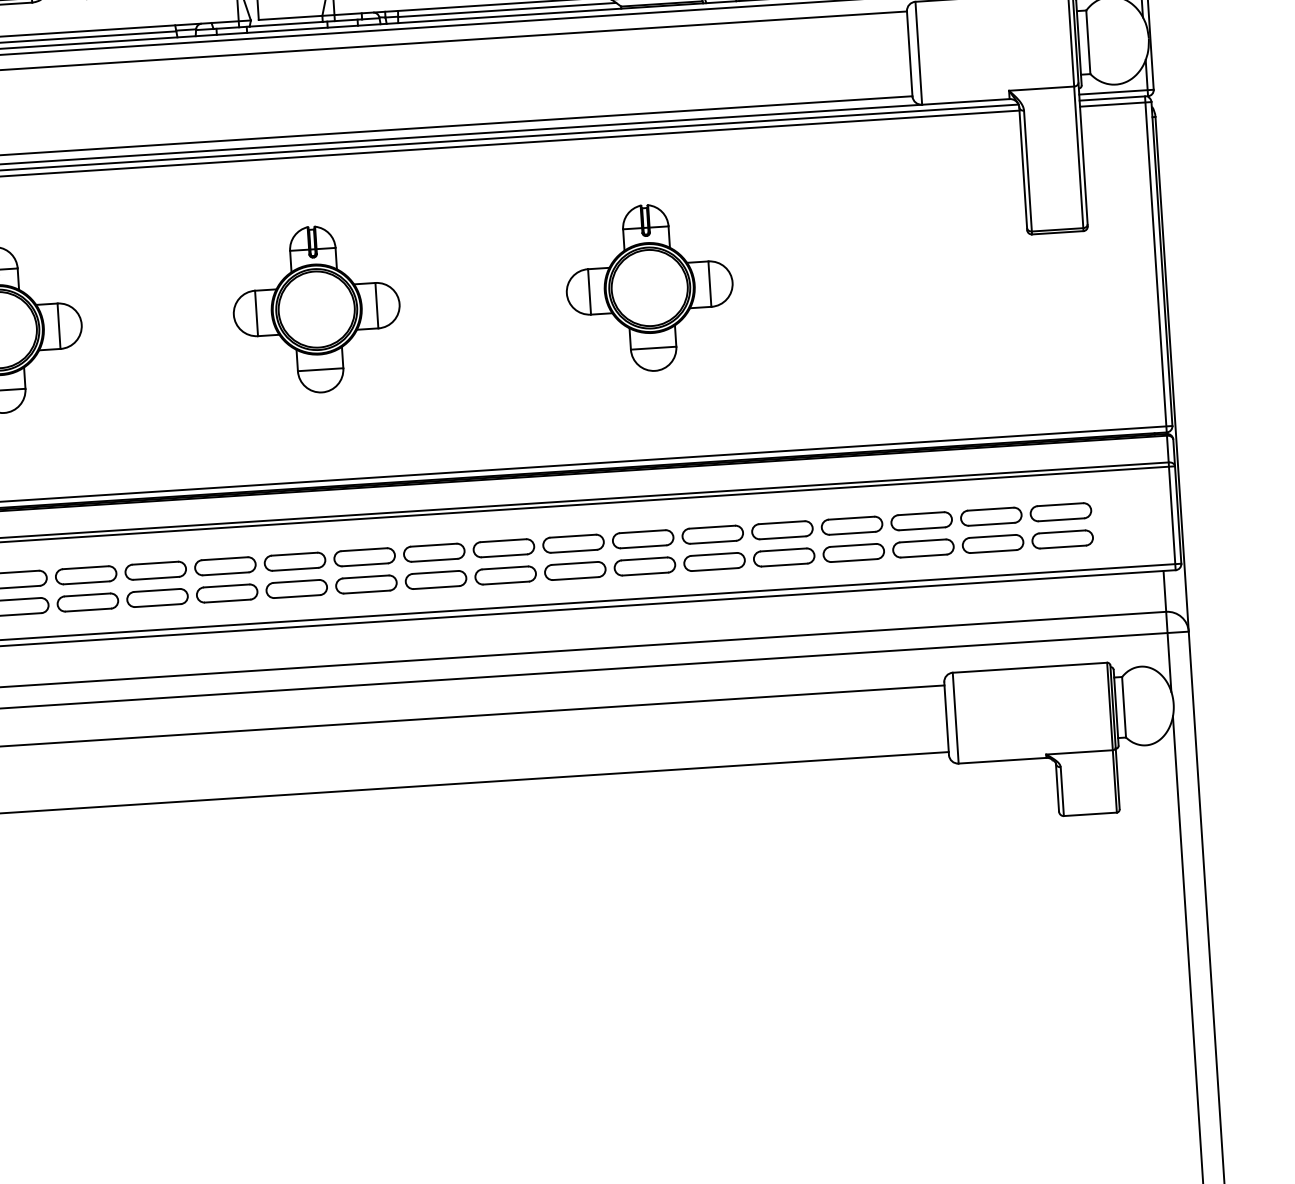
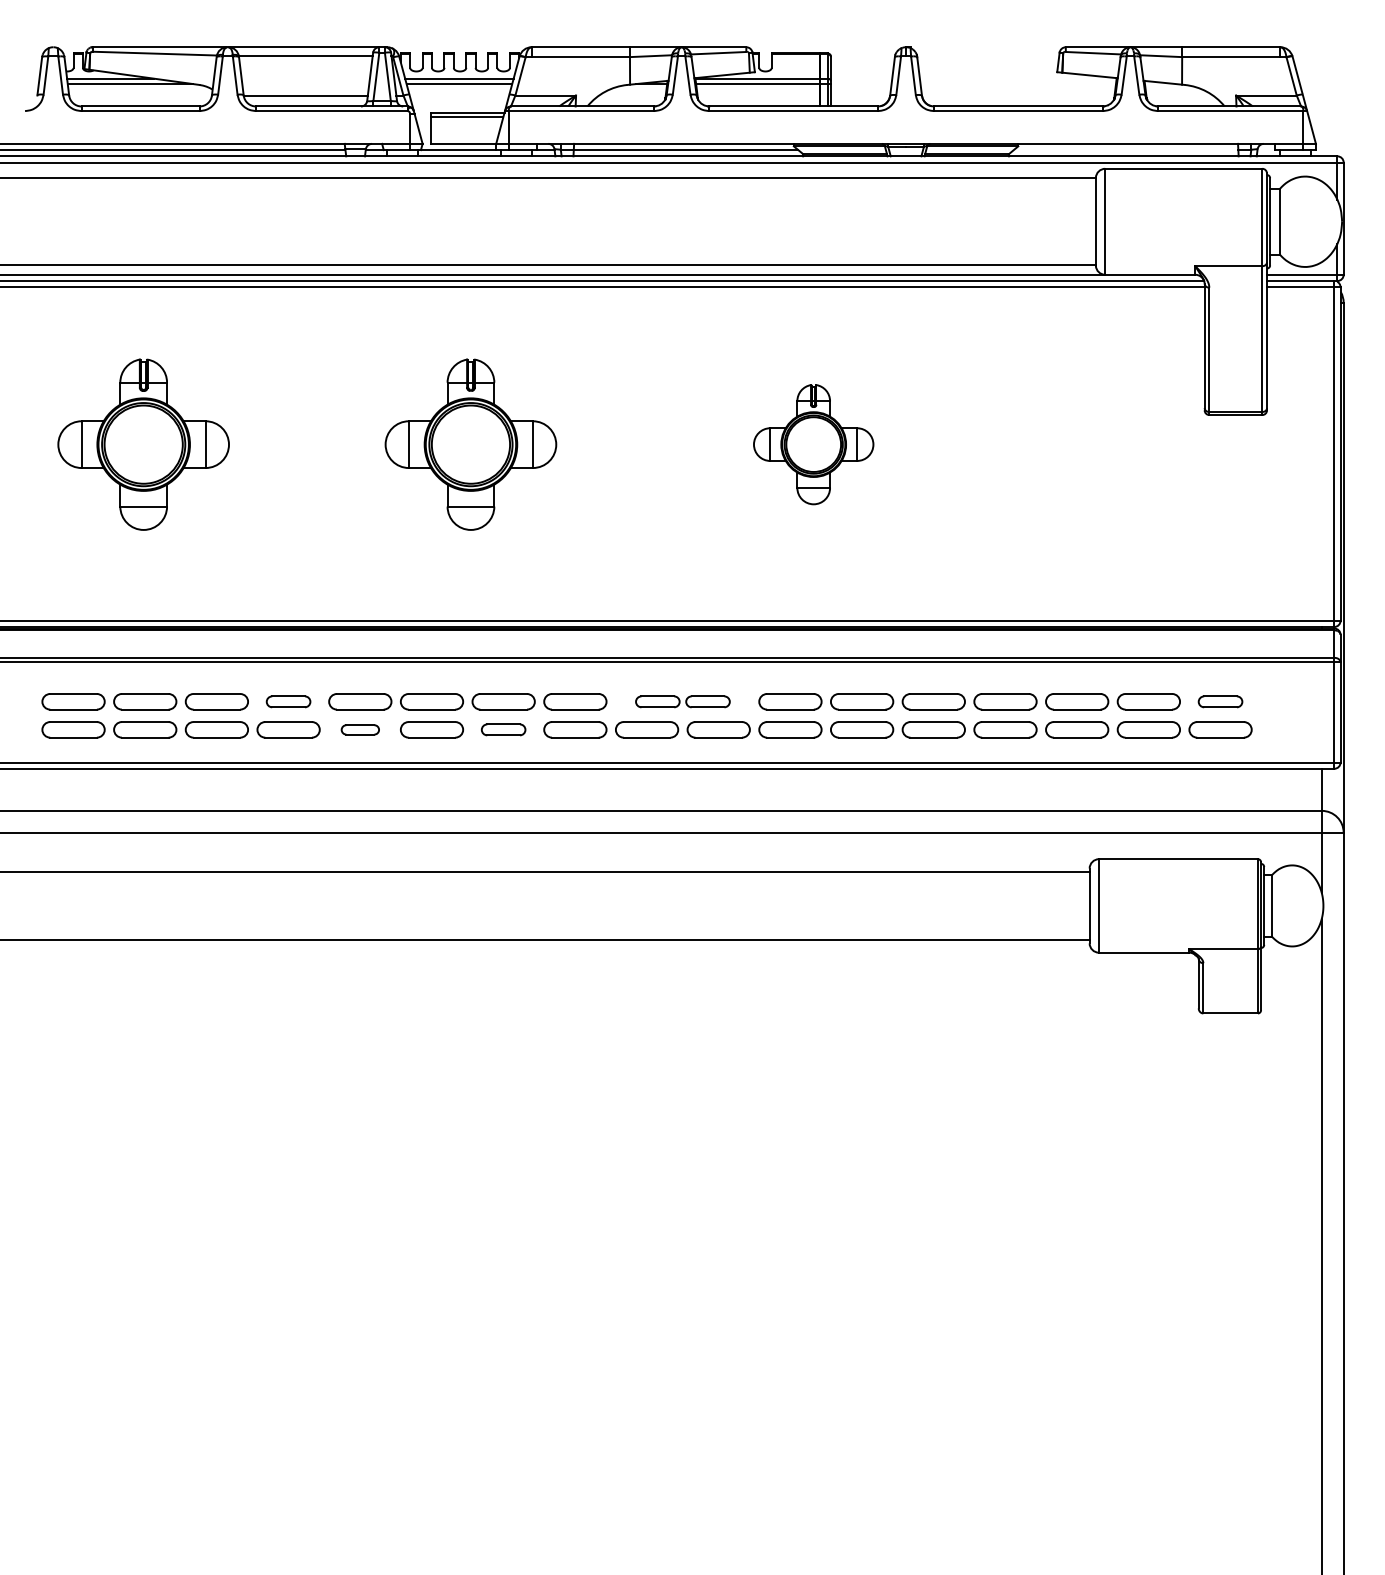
part: (649, 287) -> (813, 444), size x0.7
part: (1060, 511) -> (1220, 701), size x0.7
part: (538, 545) -> (682, 701), size x0.7
part: (155, 570) -> (288, 701), size x0.7
part: (366, 584) -> (503, 729), size x0.7
part: (227, 593) -> (360, 729), size x0.6

